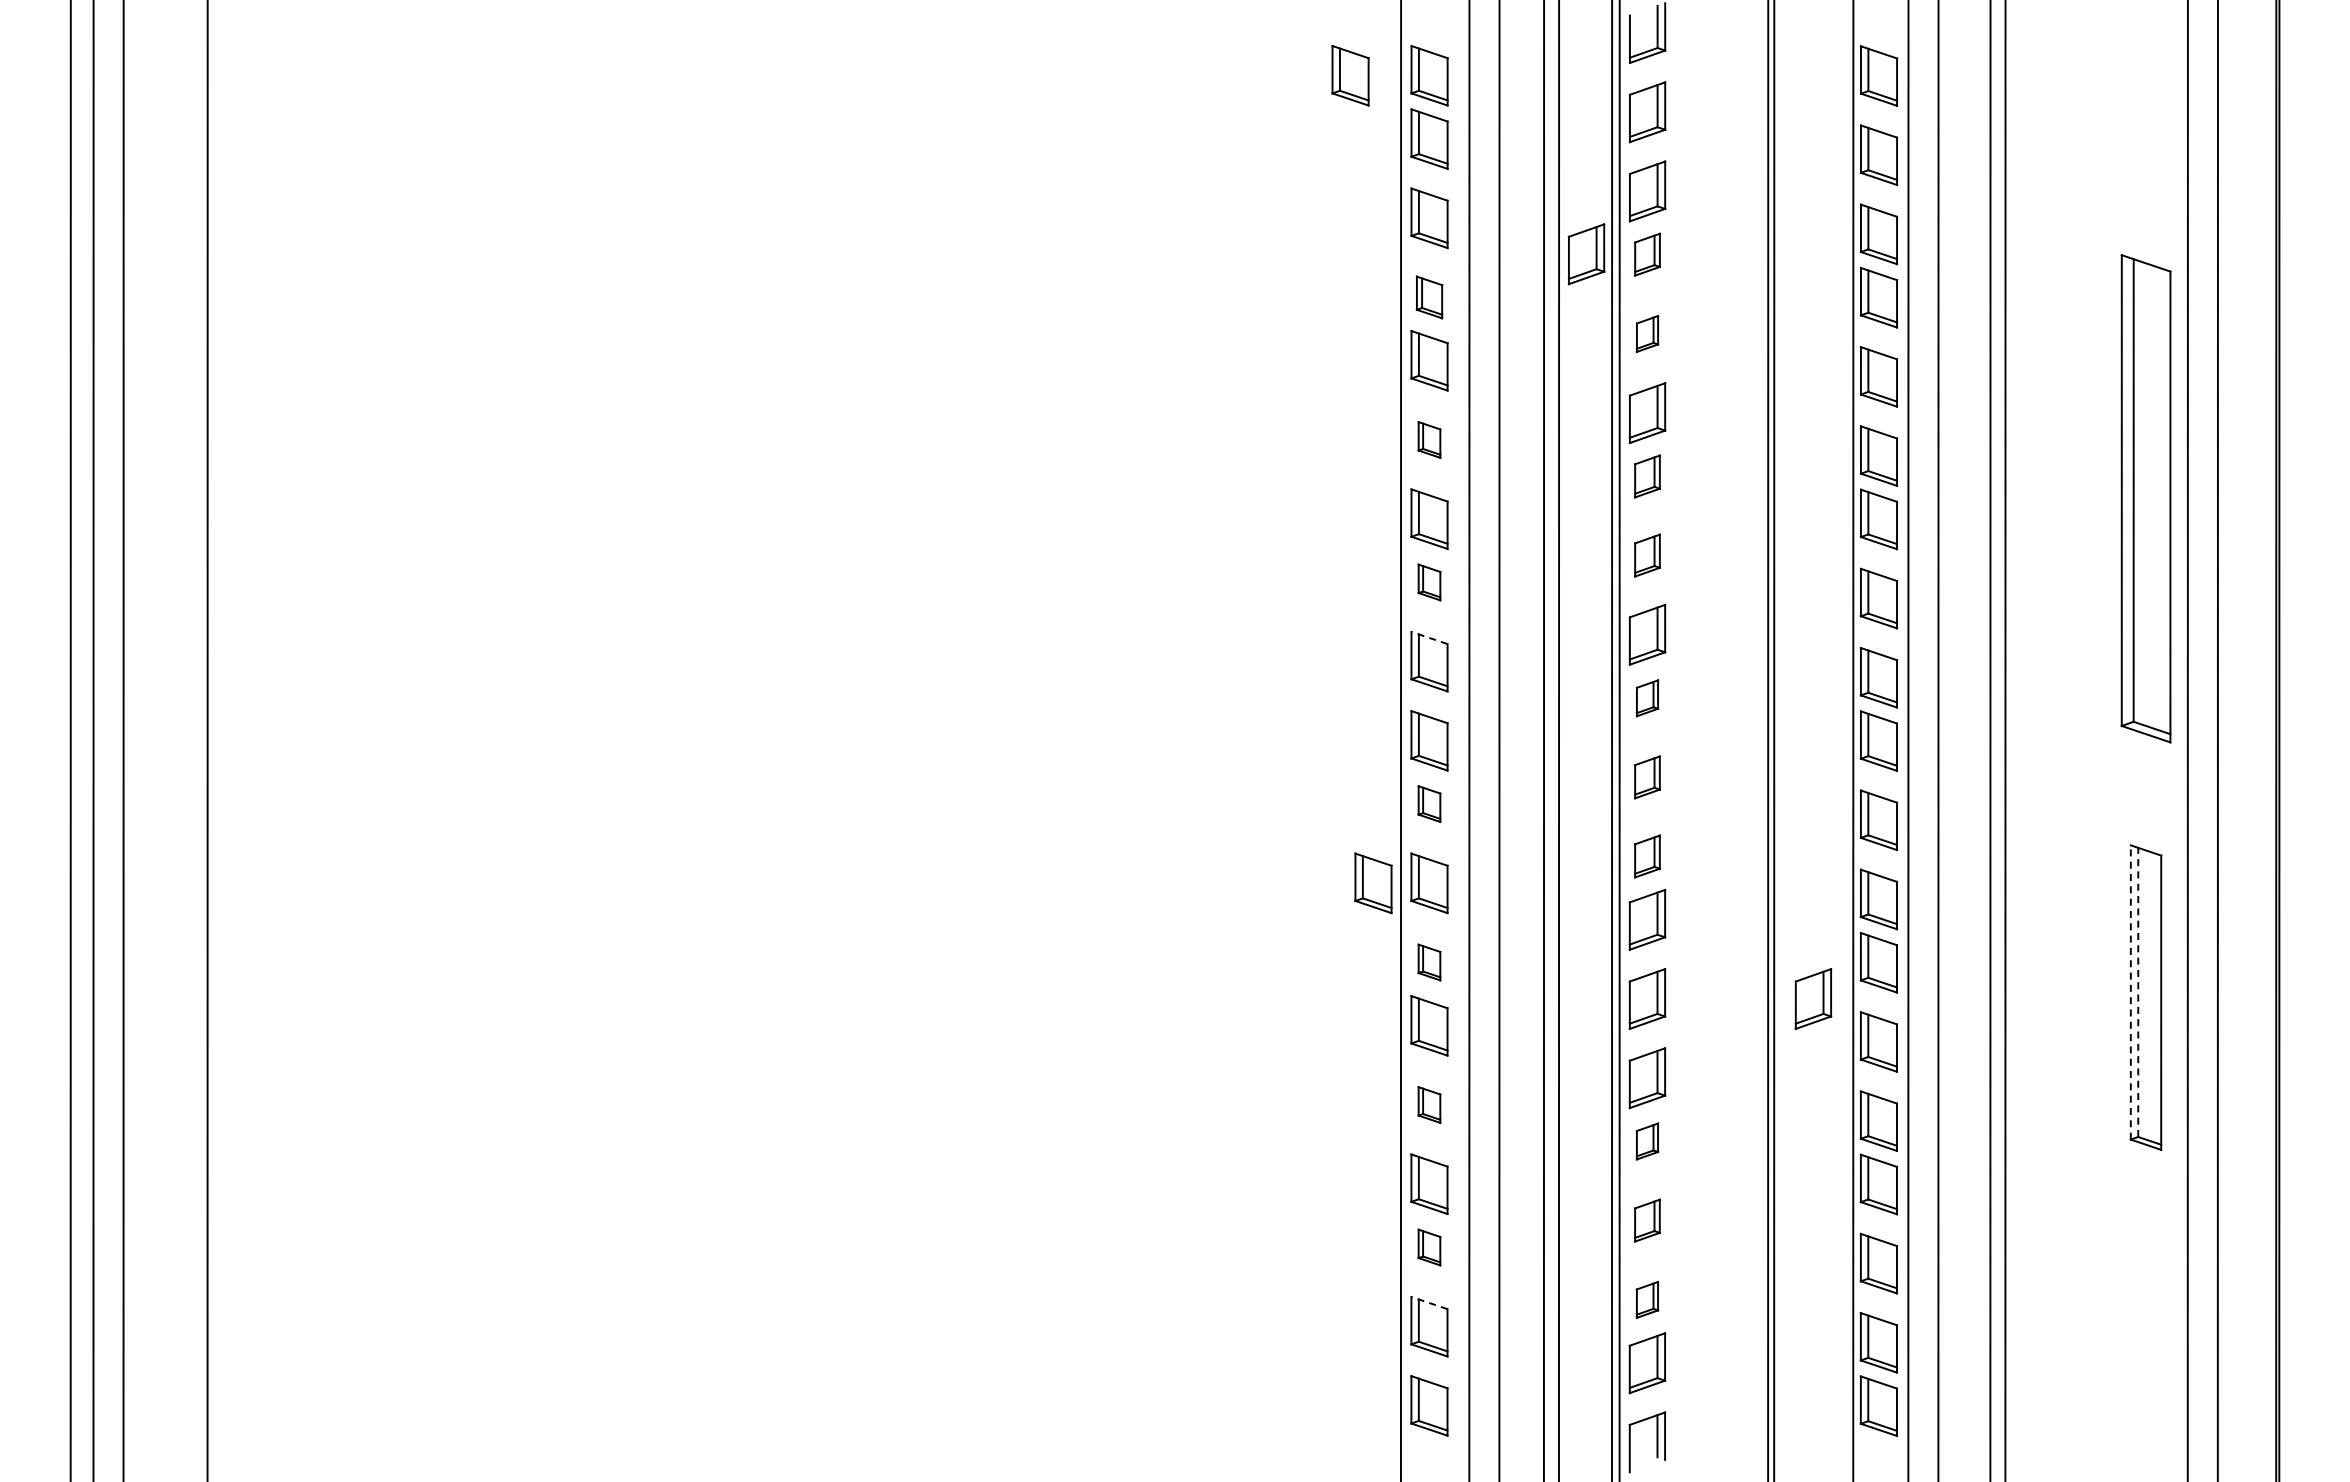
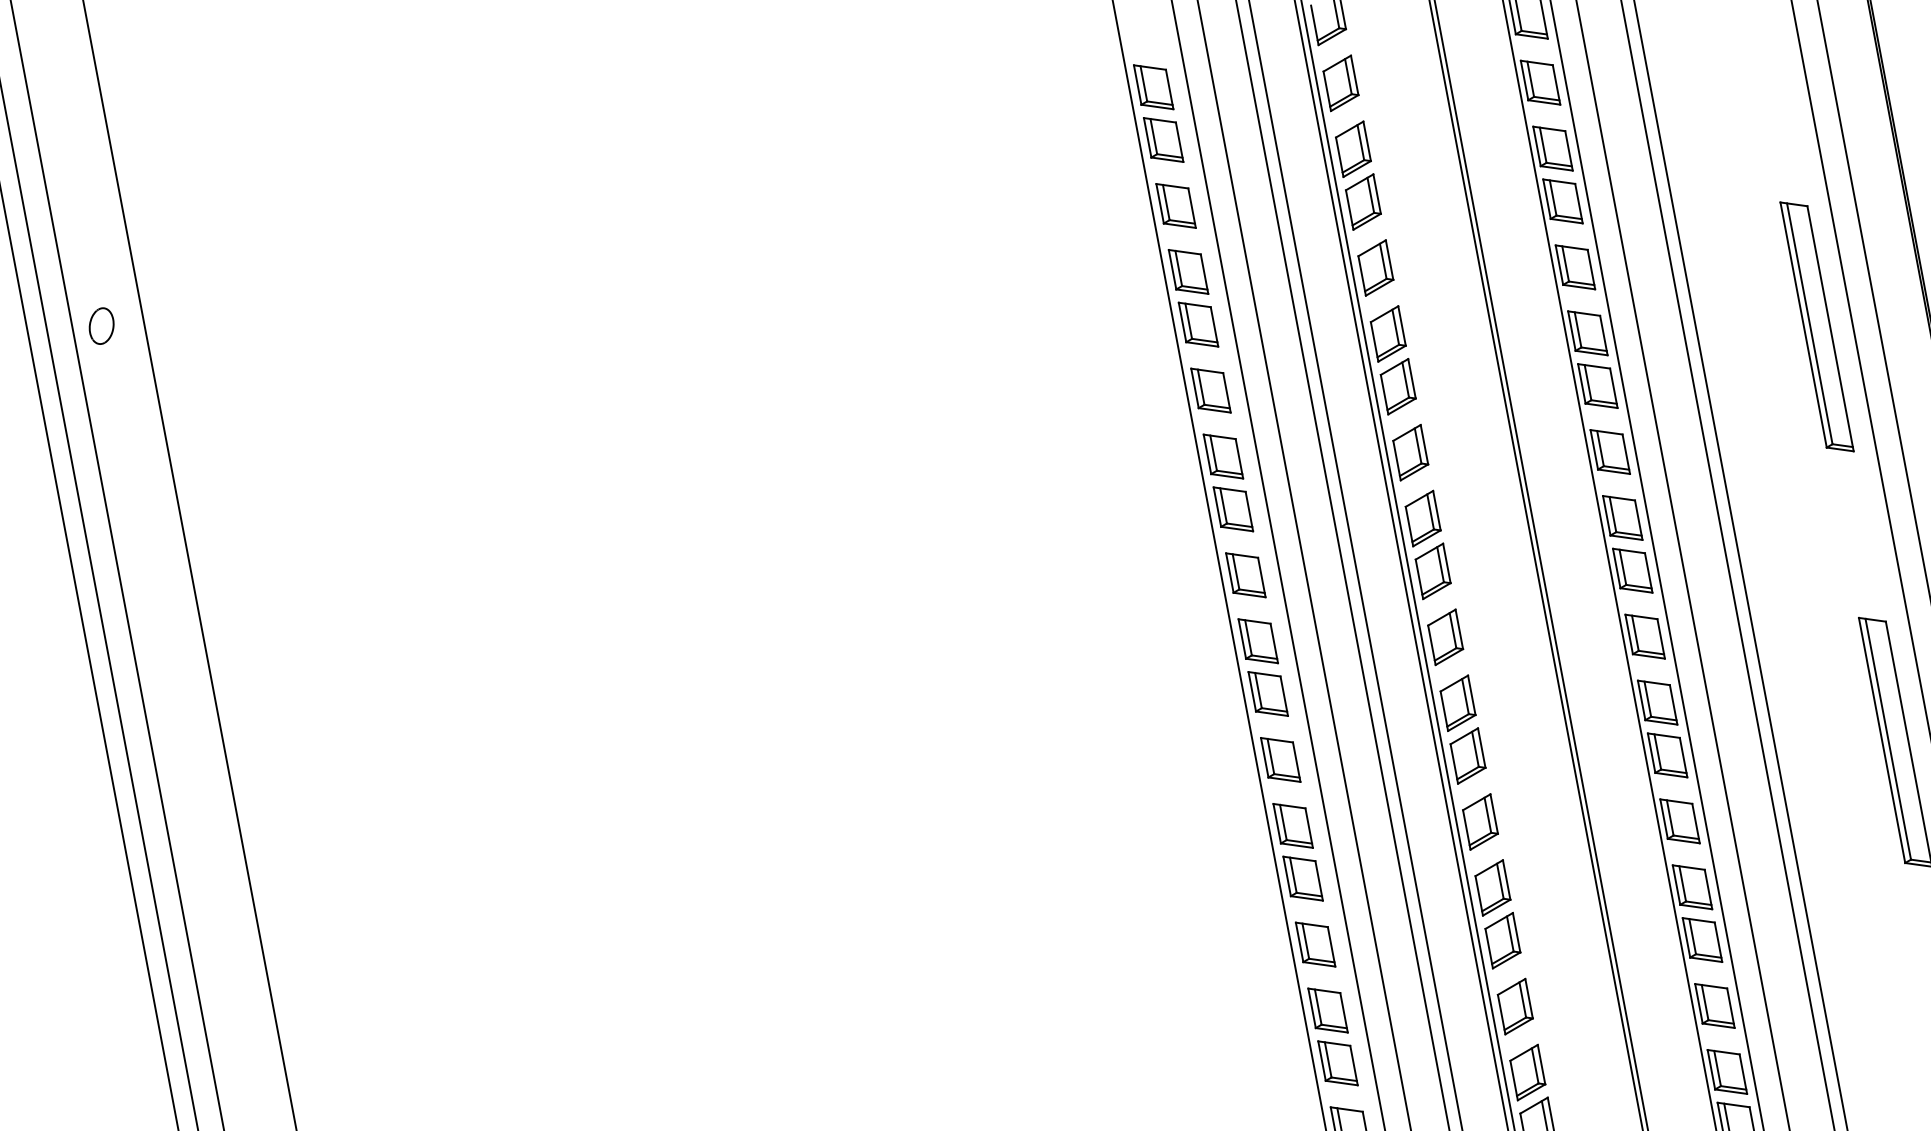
part: (1350, 75) -> (1087, 99), removed
part: (157, 121) -> (101, 325), added
part: (1586, 254) -> (1312, 211), removed
part: (1647, 254) -> (1363, 201), size x1.43
part: (1429, 297) -> (1188, 271), size x1.43
part: (1647, 333) -> (1375, 267), size x1.67
part: (1429, 439) -> (1210, 390), size x1.67
part: (1647, 476) -> (1398, 386), size x1.43
part: (2145, 498) -> (1816, 326), size x0.62
part: (1647, 555) -> (1410, 452), size x1.43
part: (1429, 582) -> (1233, 509), size x1.67
line: (1429, 637) -> (1242, 555), dashed -> solid
part: (1647, 698) -> (1433, 571), size x1.67
part: (1647, 777) -> (1445, 637), size x1.43
part: (1429, 803) -> (1268, 693), size x1.67
part: (1647, 856) -> (1458, 703), size x1.43
part: (1373, 883) -> (1234, 768), removed
part: (1429, 962) -> (1293, 825), size x1.67
line: (2130, 991) -> (1881, 739), dashed -> solid
line: (2138, 992) -> (1888, 739), dashed -> solid
part: (1813, 998) -> (1618, 795), removed
part: (1429, 1104) -> (1315, 944), size x1.67
part: (1647, 1141) -> (1502, 940), size x1.67
part: (1647, 1220) -> (1515, 1006), size x1.43
part: (1429, 1247) -> (1338, 1063), size x1.67
part: (1647, 1299) -> (1527, 1072), size x1.67
line: (1429, 1302) -> (1346, 1109), dashed -> solid

